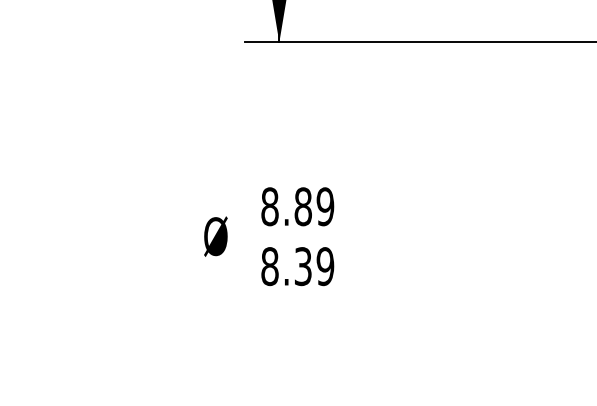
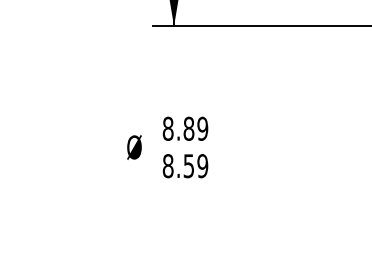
text: (304, 265) -> (189, 165), 8.39 -> 8.59

